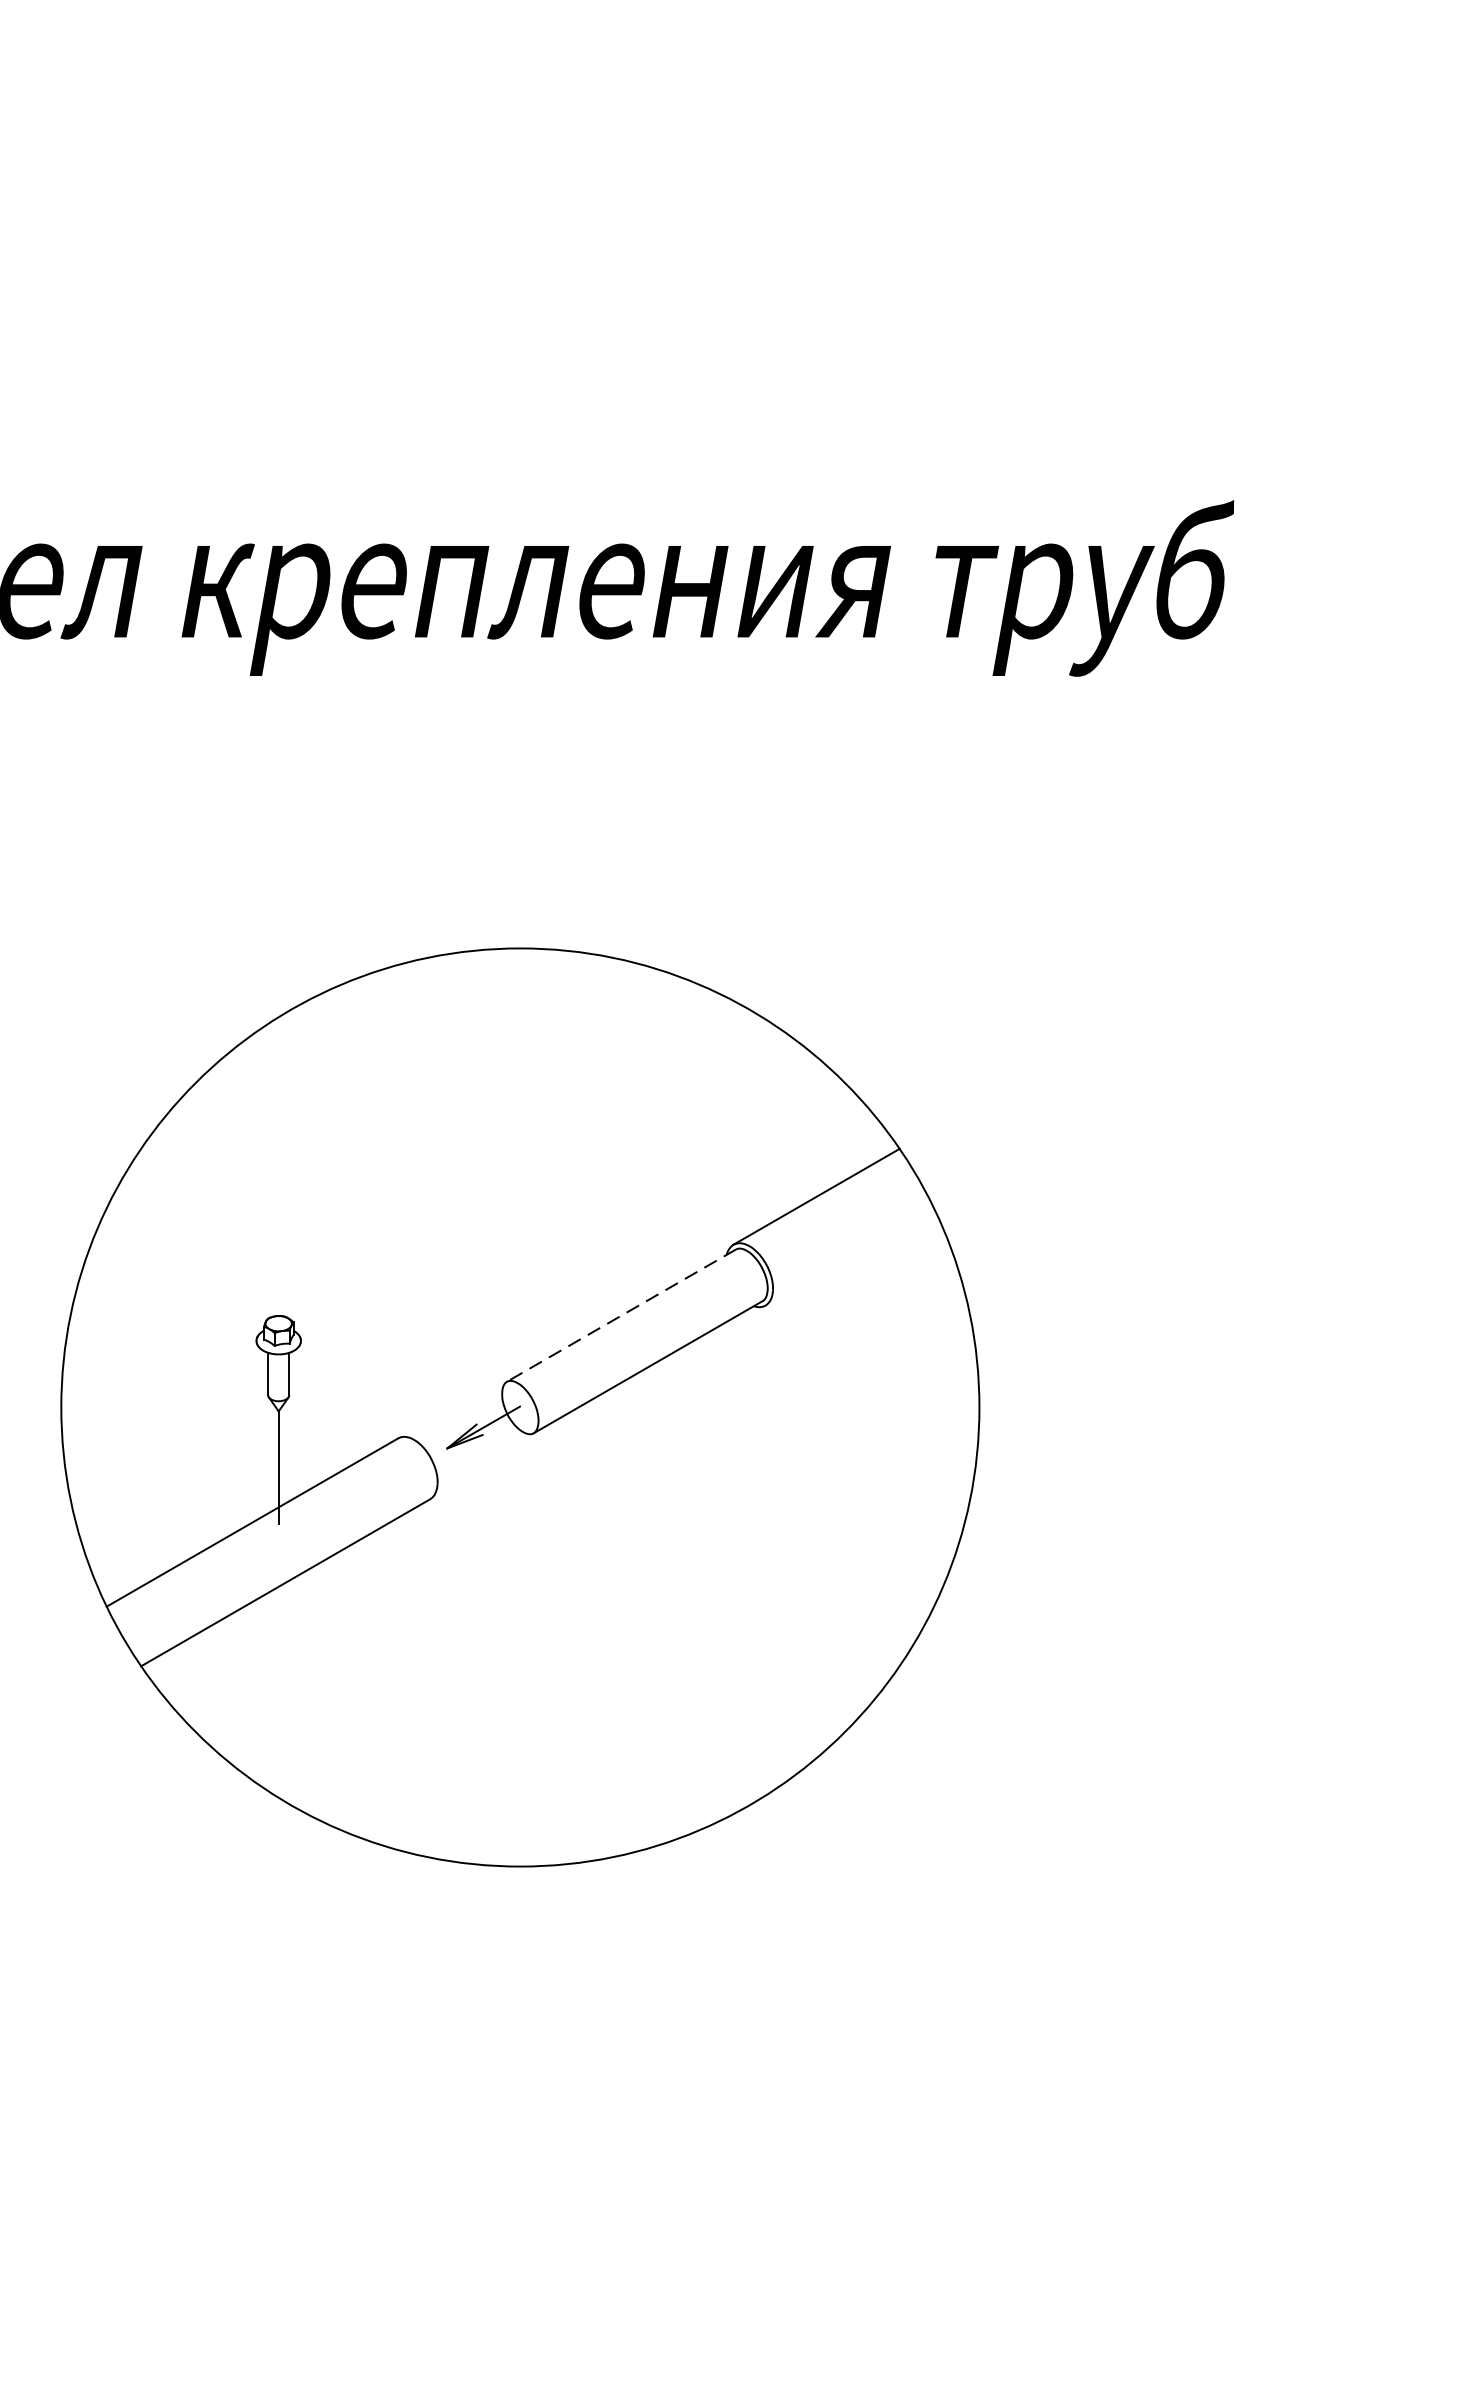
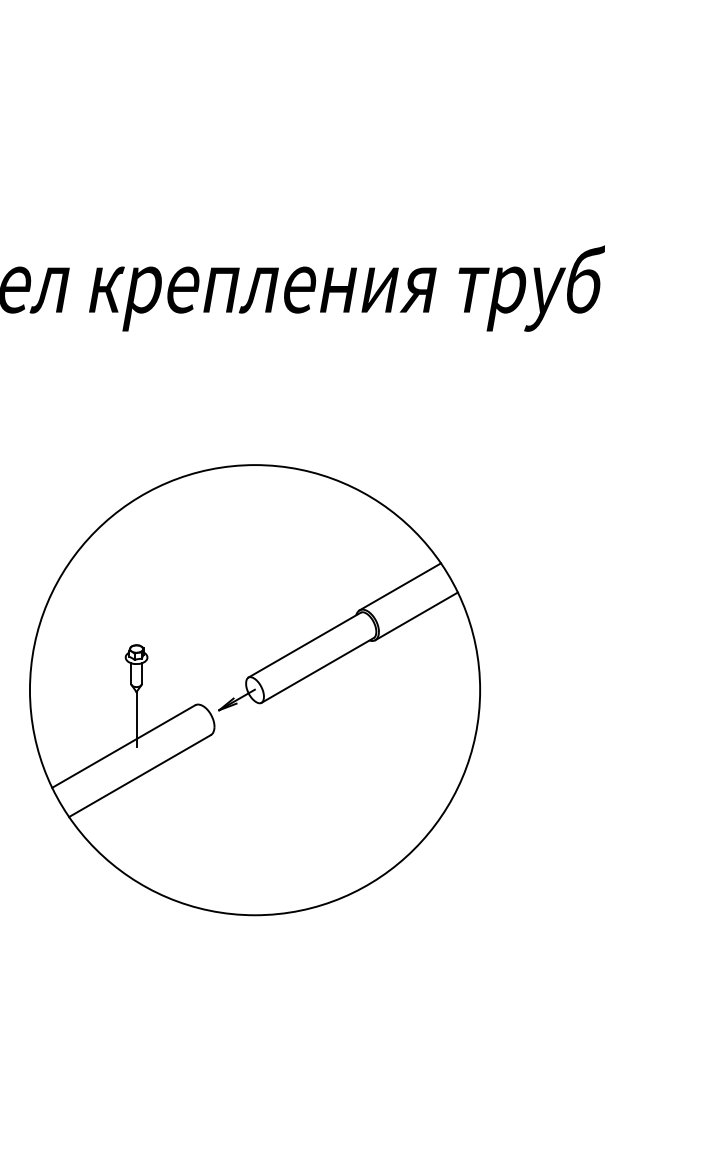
line: (849, 1257) -> (416, 616), added
line: (621, 1316) -> (304, 645), dashed -> solid

